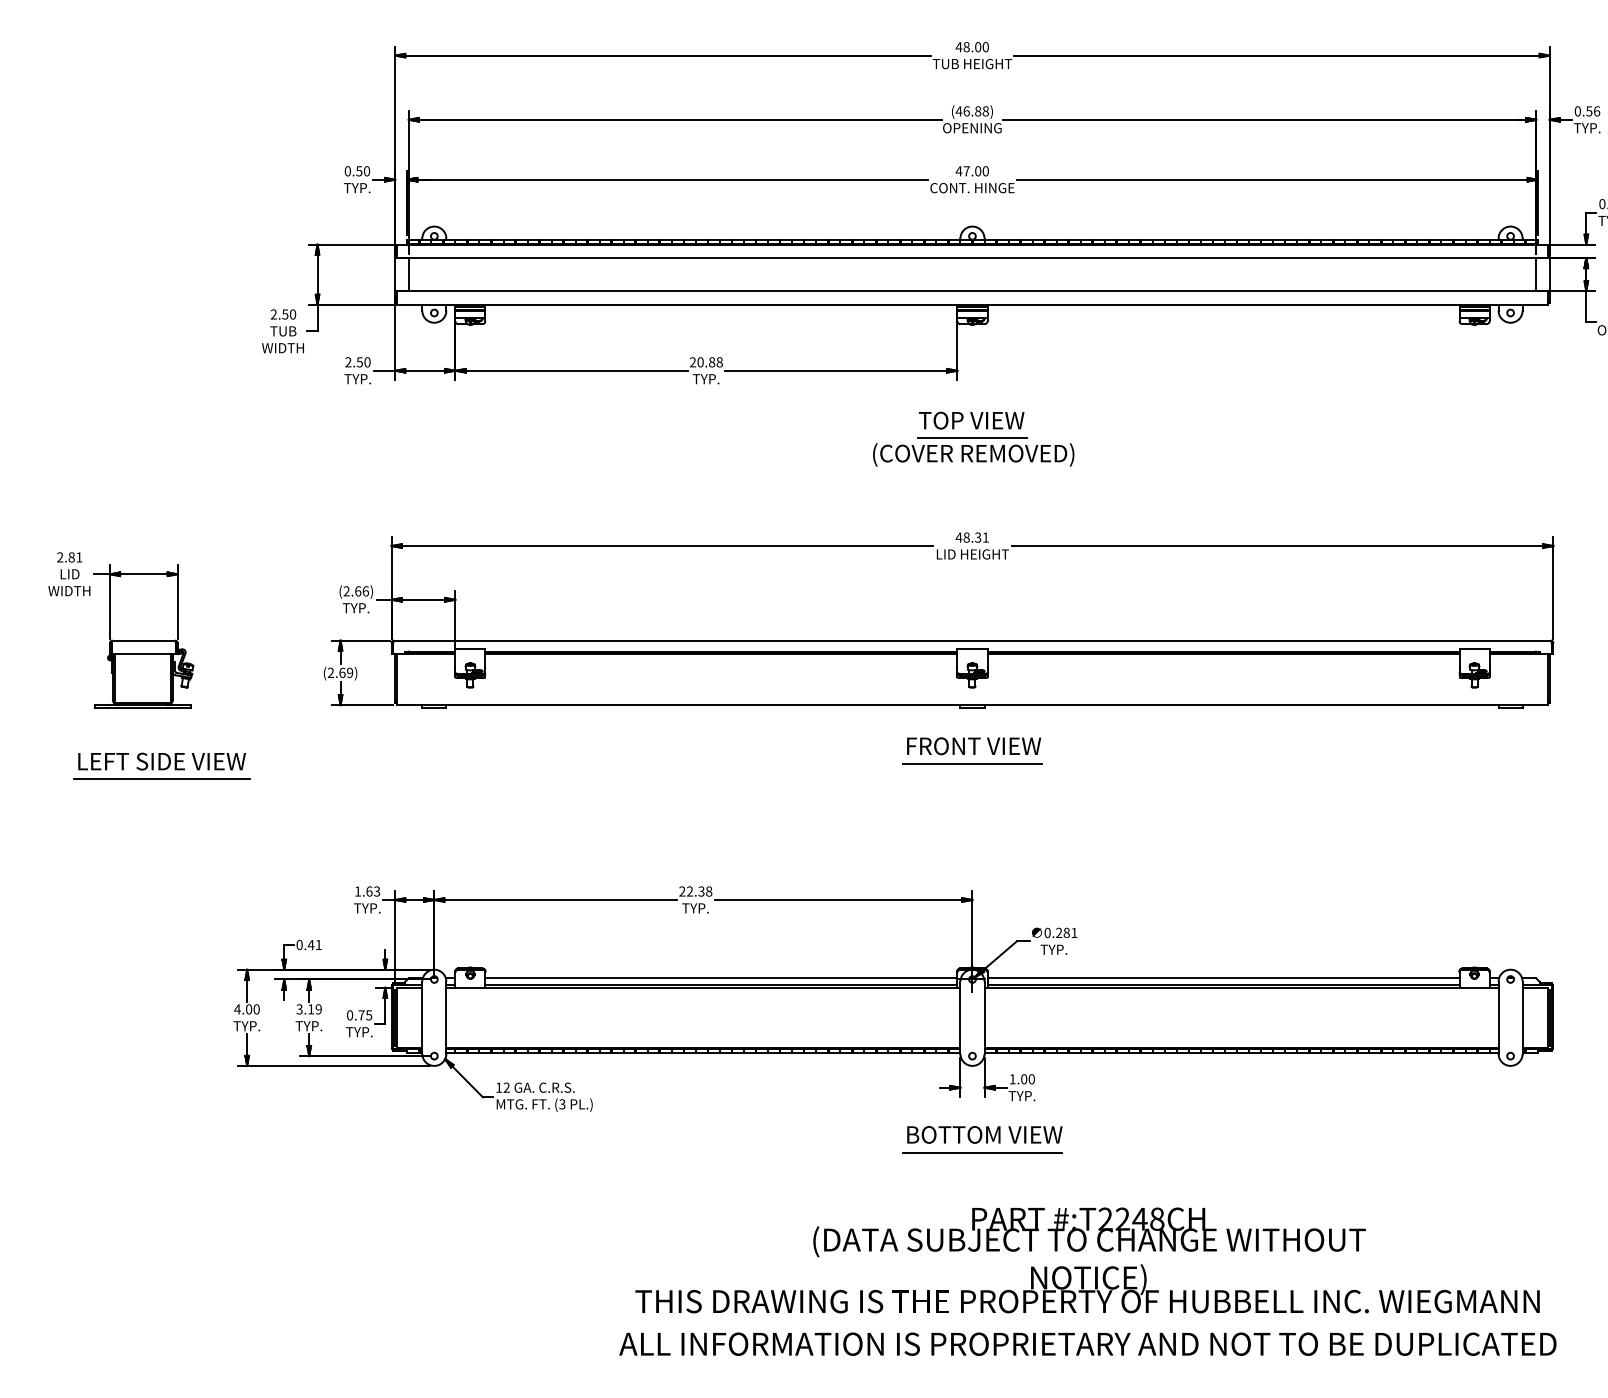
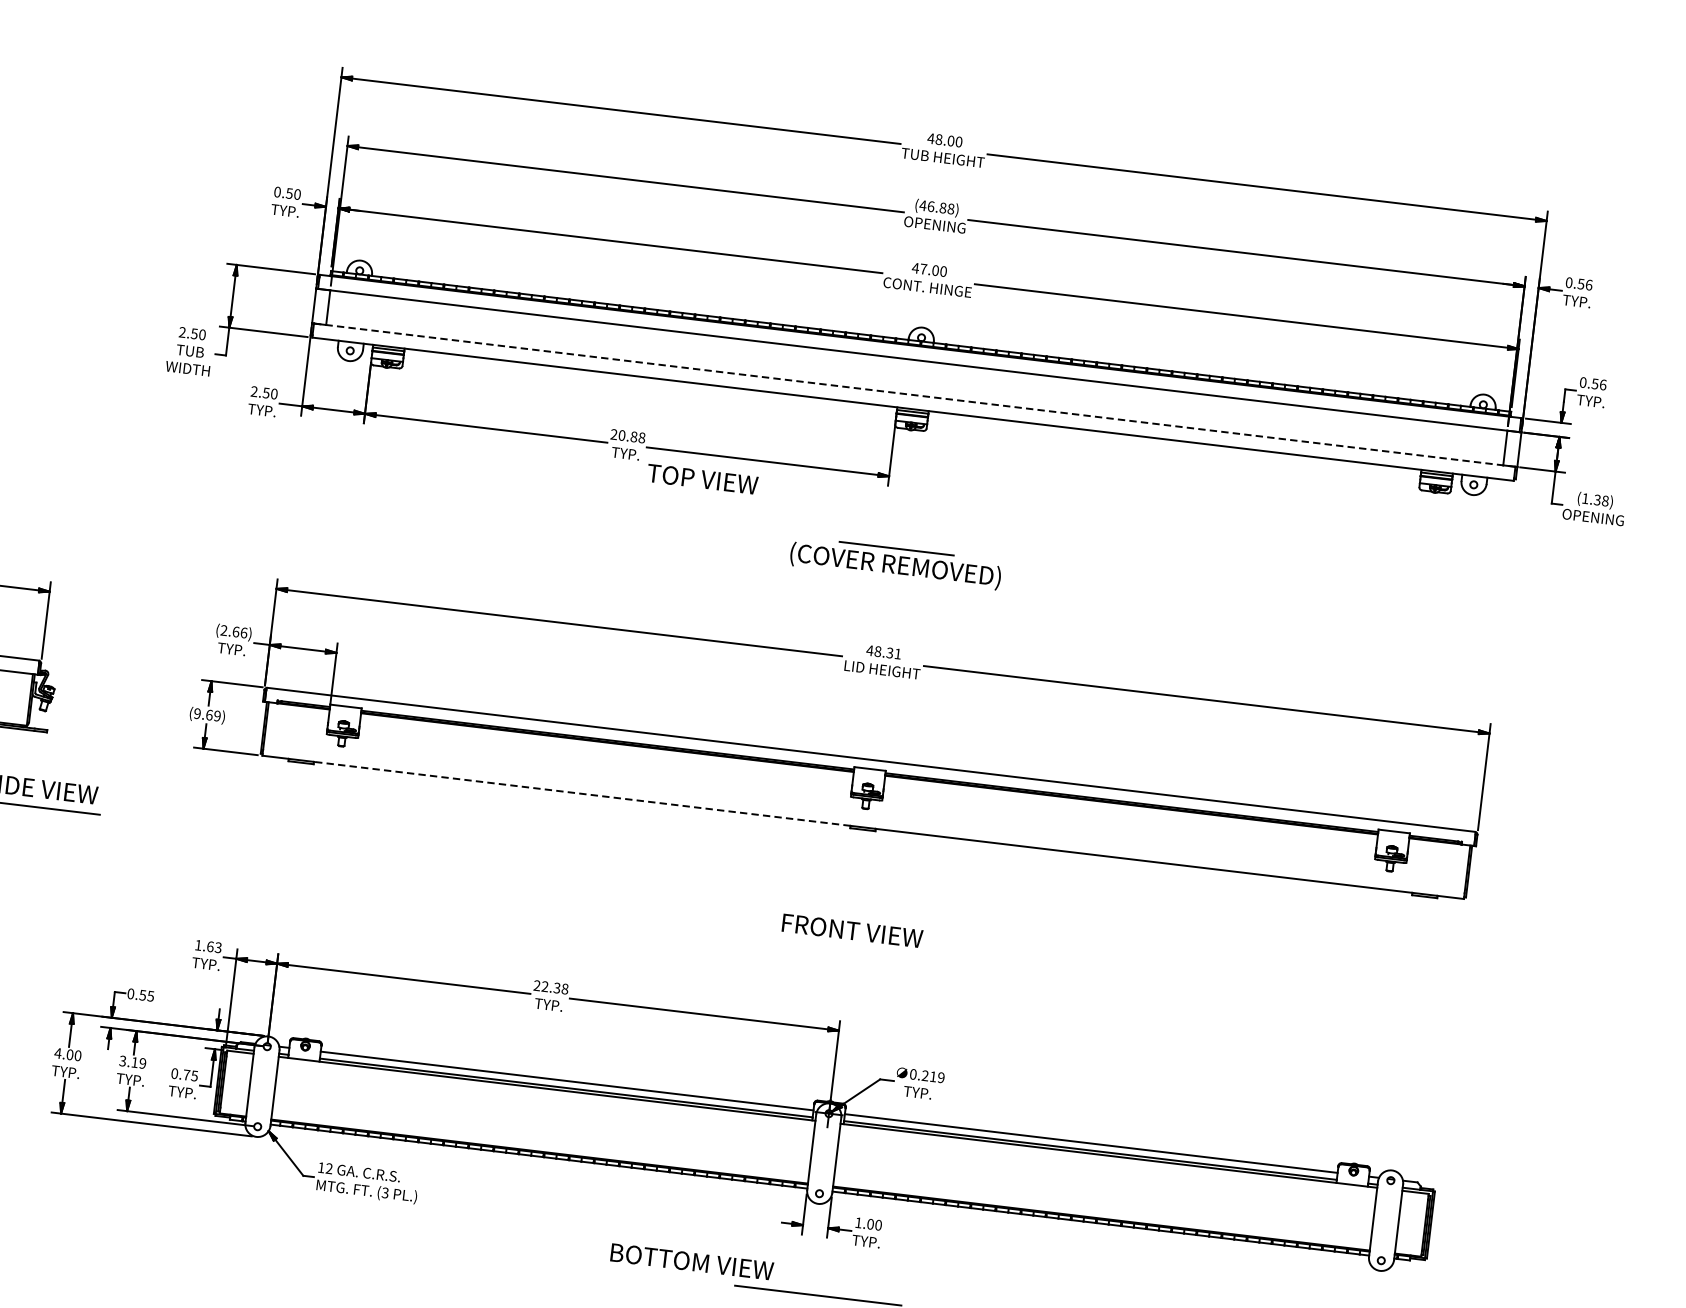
line: (972, 291) -> (914, 395), solid -> dashed
text: (971, 420) -> (702, 479), moved
text: (330, 673) -> (196, 714), (2.69) -> (9.69)
line: (702, 705) -> (581, 794), solid -> dashed
text: (974, 746) -> (852, 931), moved
line: (972, 763) -> (855, 888), removed
text: (1070, 932) -> (937, 1076), 0.281 -> 0.219
text: (314, 945) -> (146, 996), 0.41 -> 0.55
text: (984, 1134) -> (691, 1261), moved

